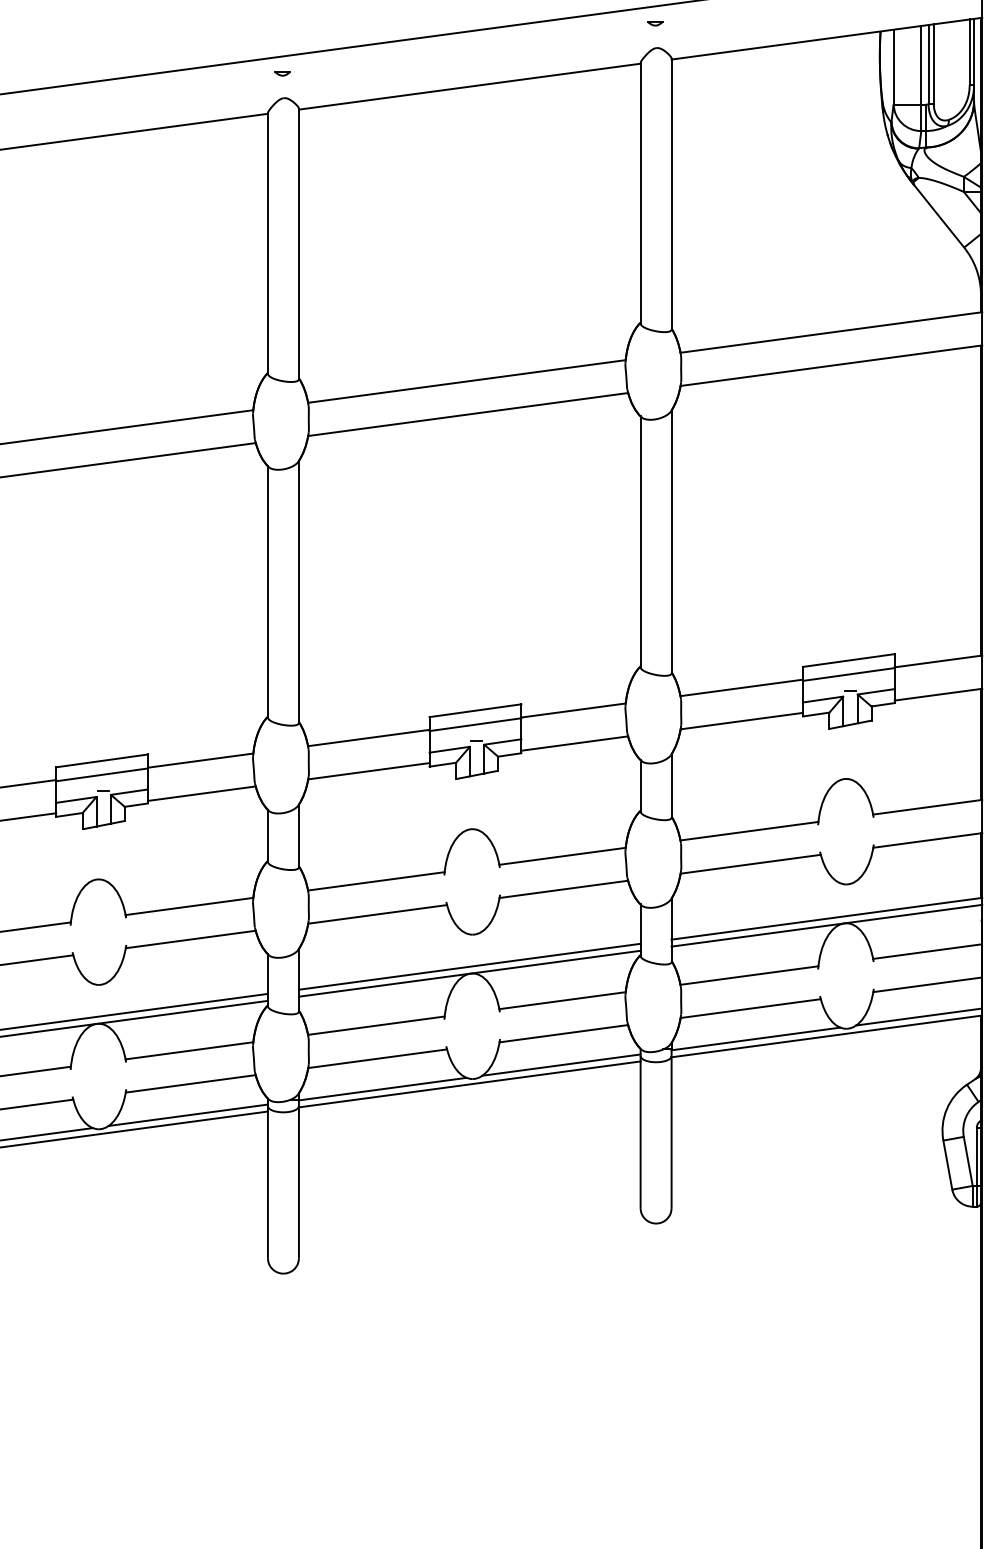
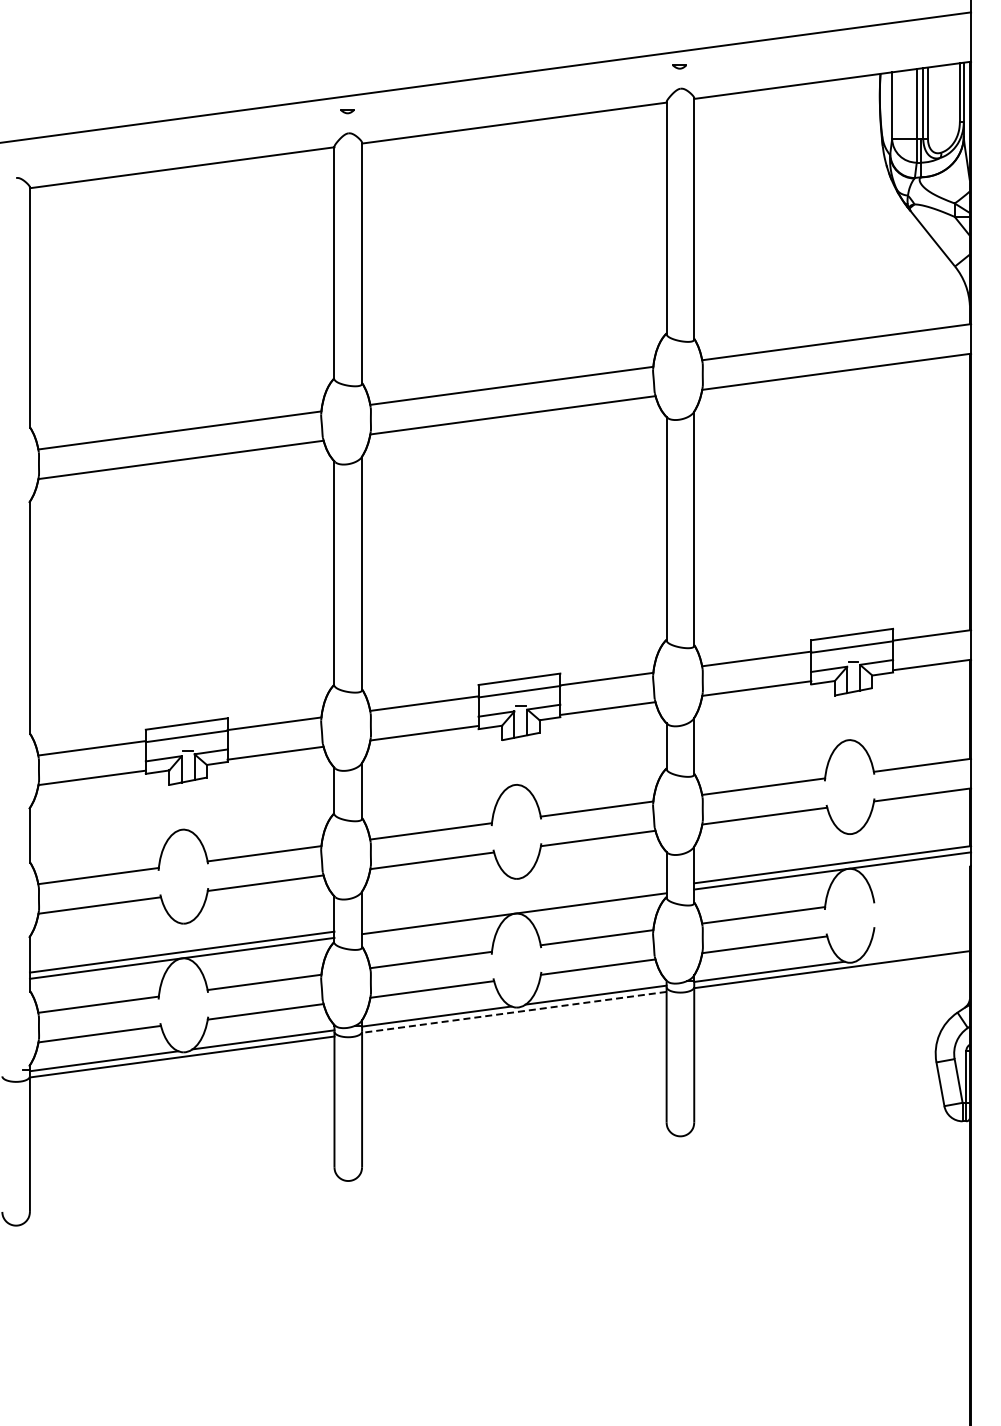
line: (926, 951) -> (921, 893), removed
line: (469, 966) -> (514, 907), removed
line: (927, 984) -> (922, 923), removed
line: (918, 1016) -> (914, 951), removed
line: (469, 1084) -> (514, 1012), solid -> dashed

